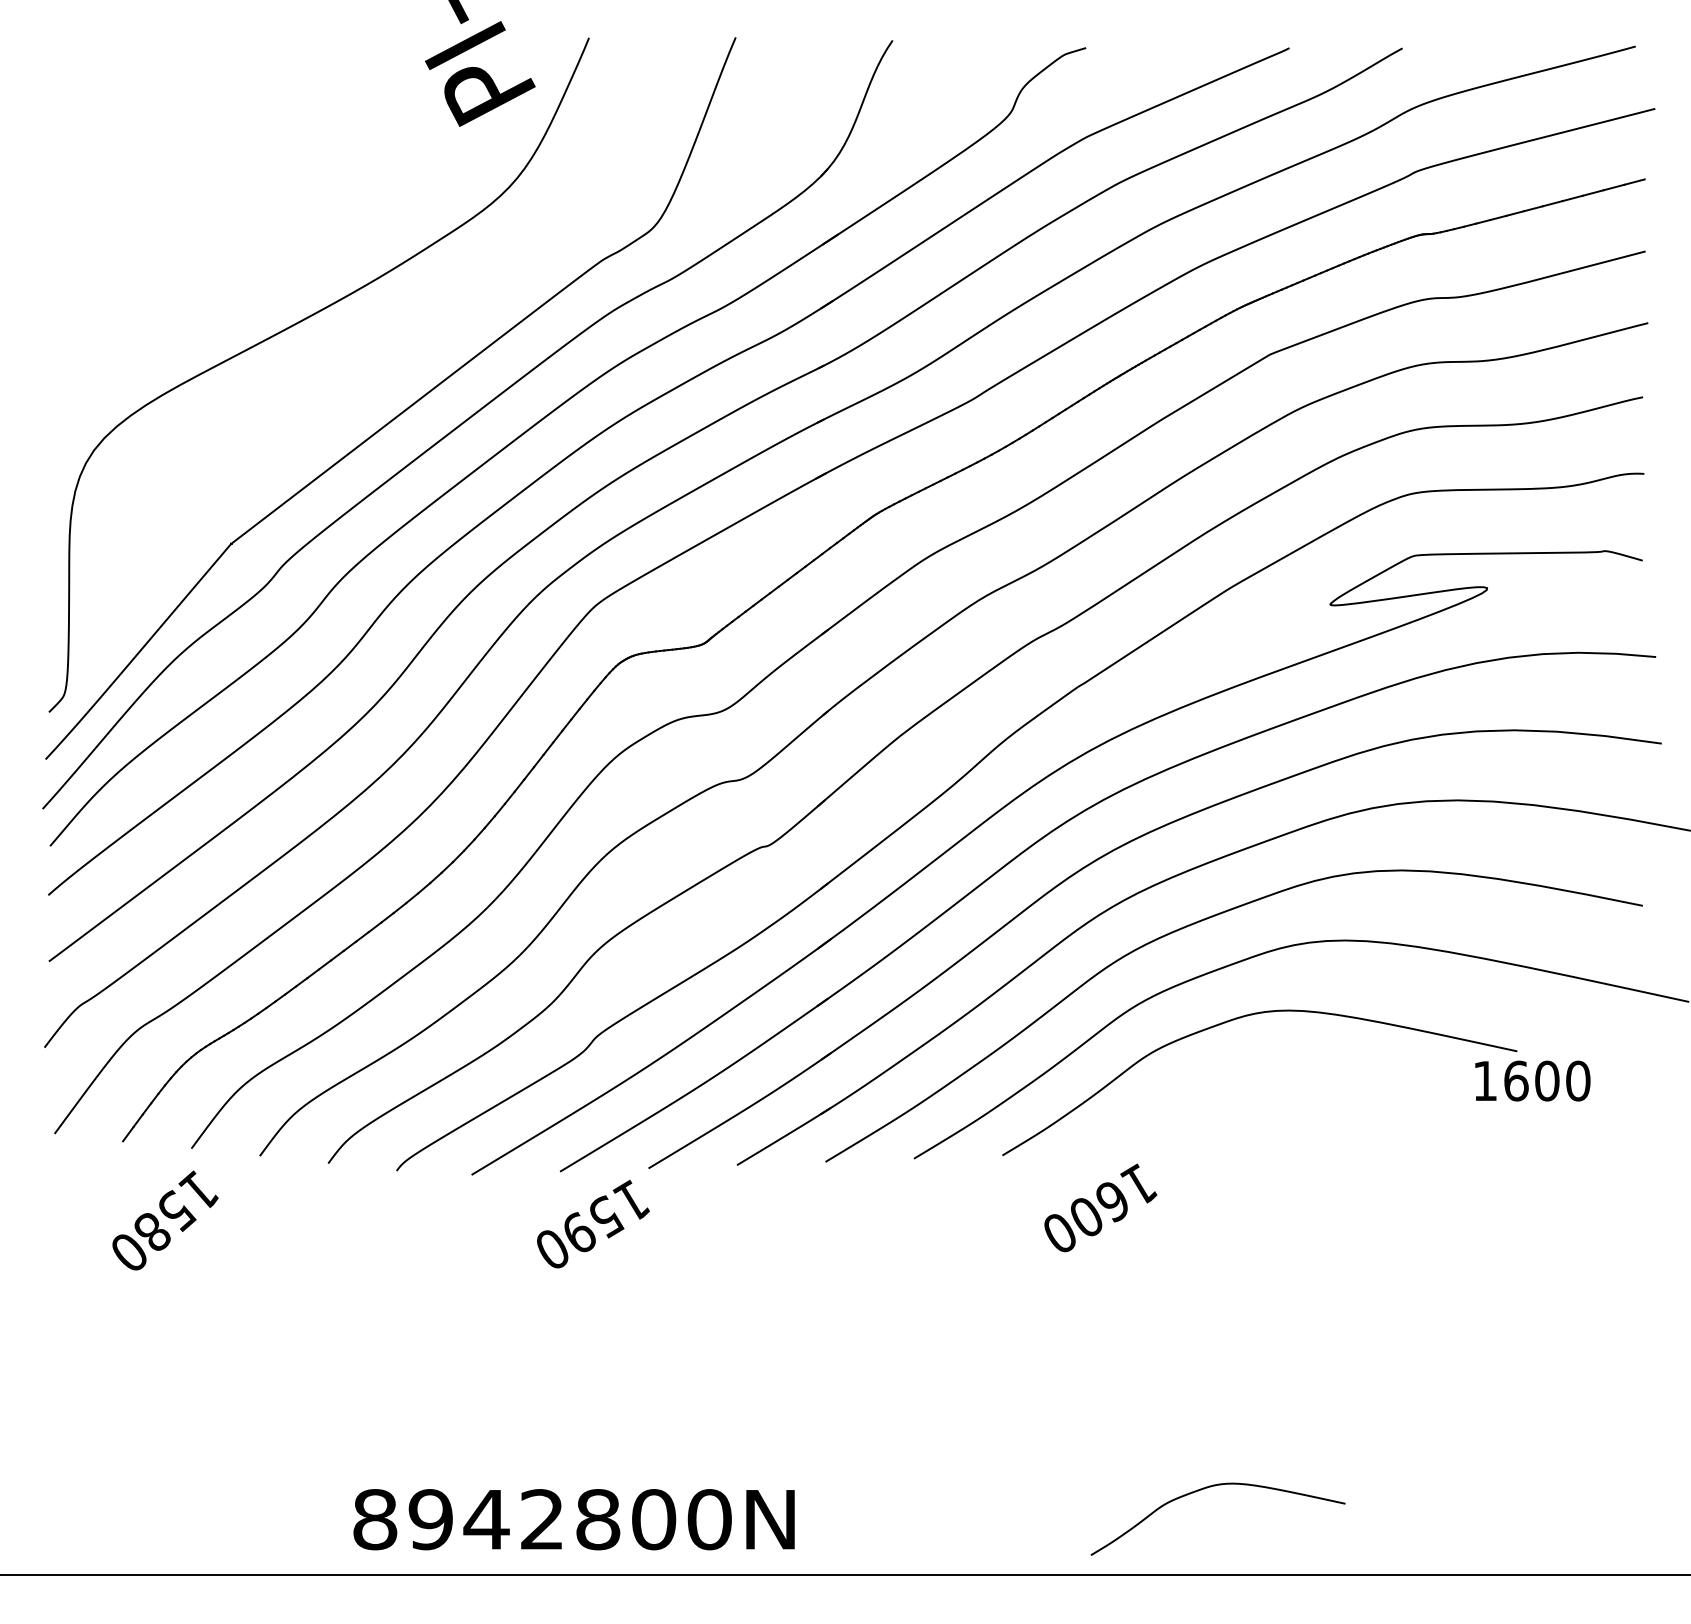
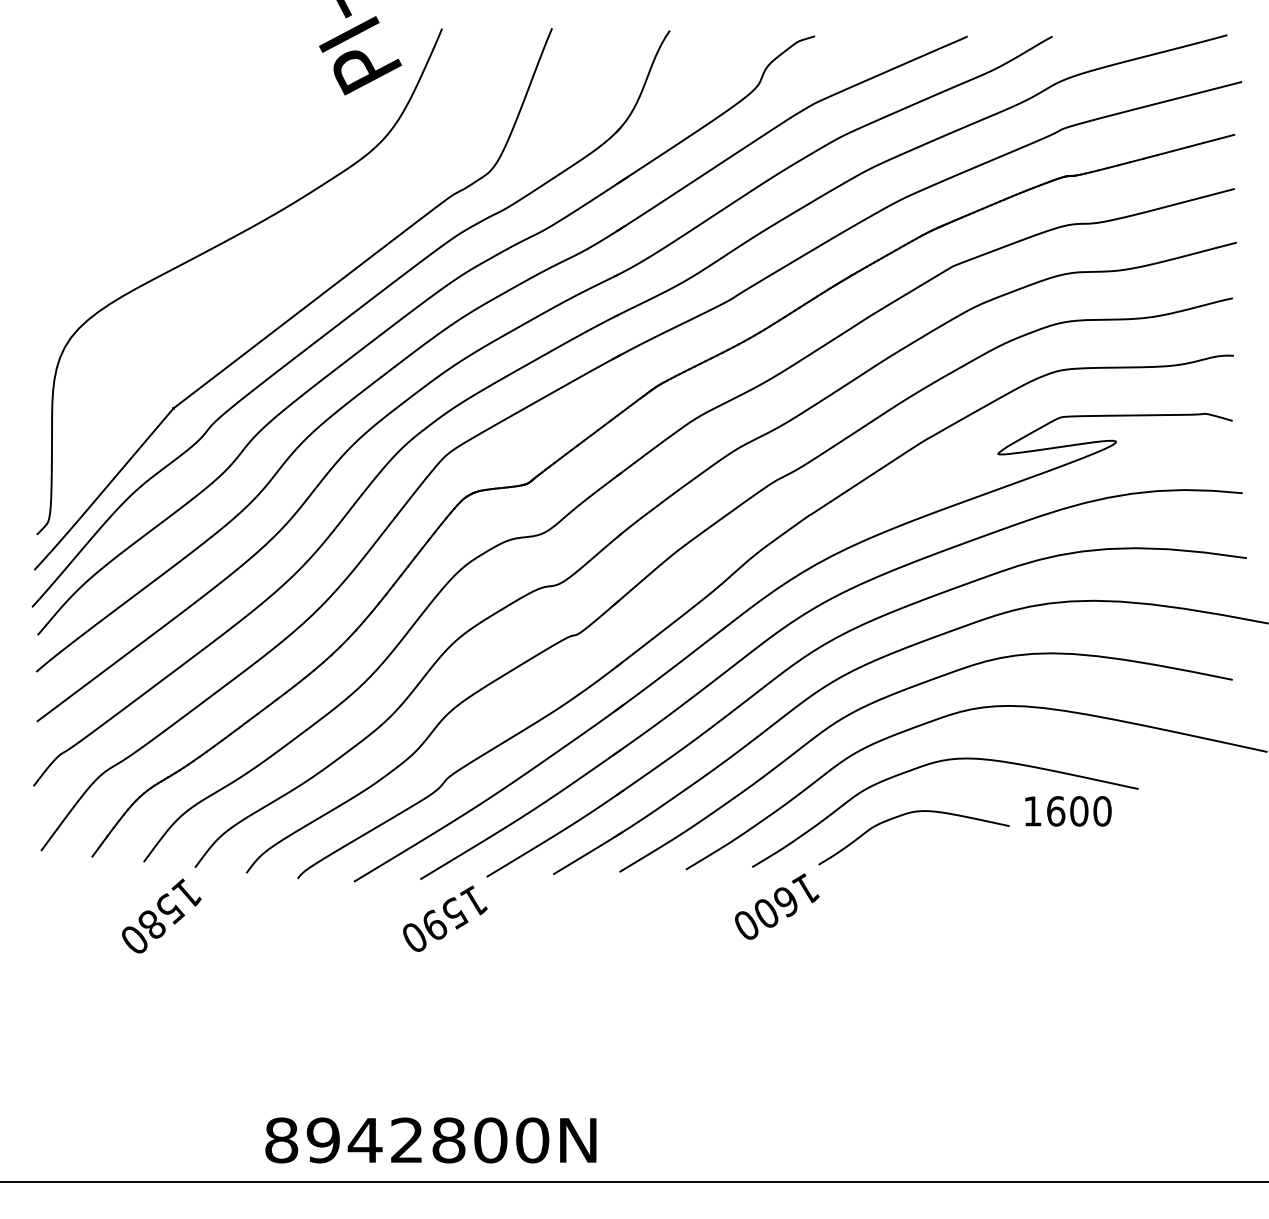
text: (1532, 1080) -> (1068, 810), moved
text: (1100, 1207) -> (777, 906), moved
text: (165, 1220) -> (161, 915), moved
curve: (1211, 1487) -> (909, 813), moved

